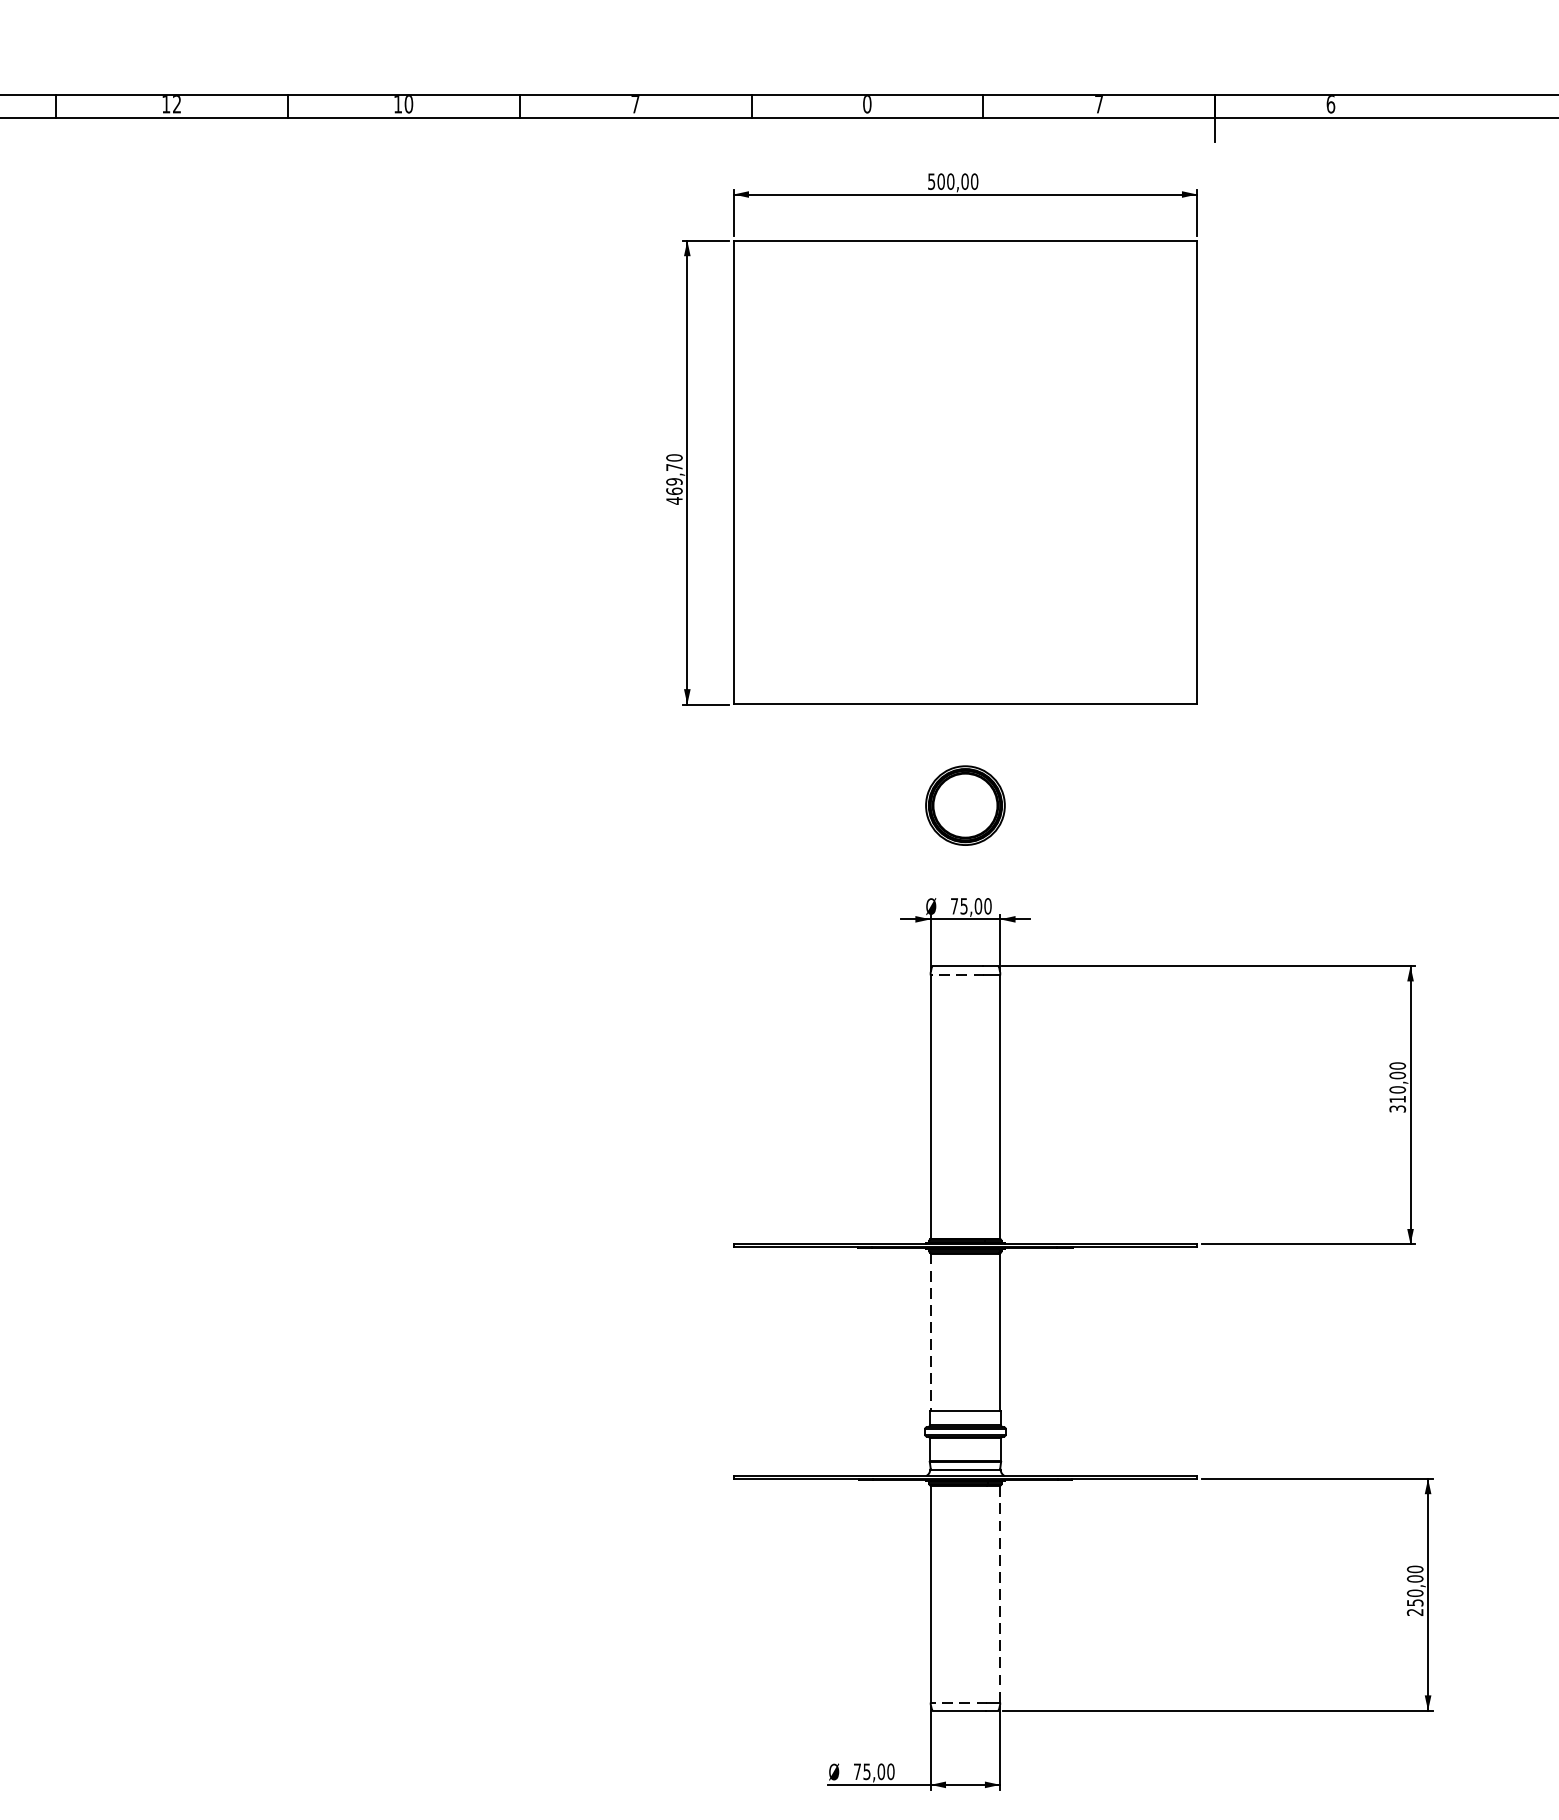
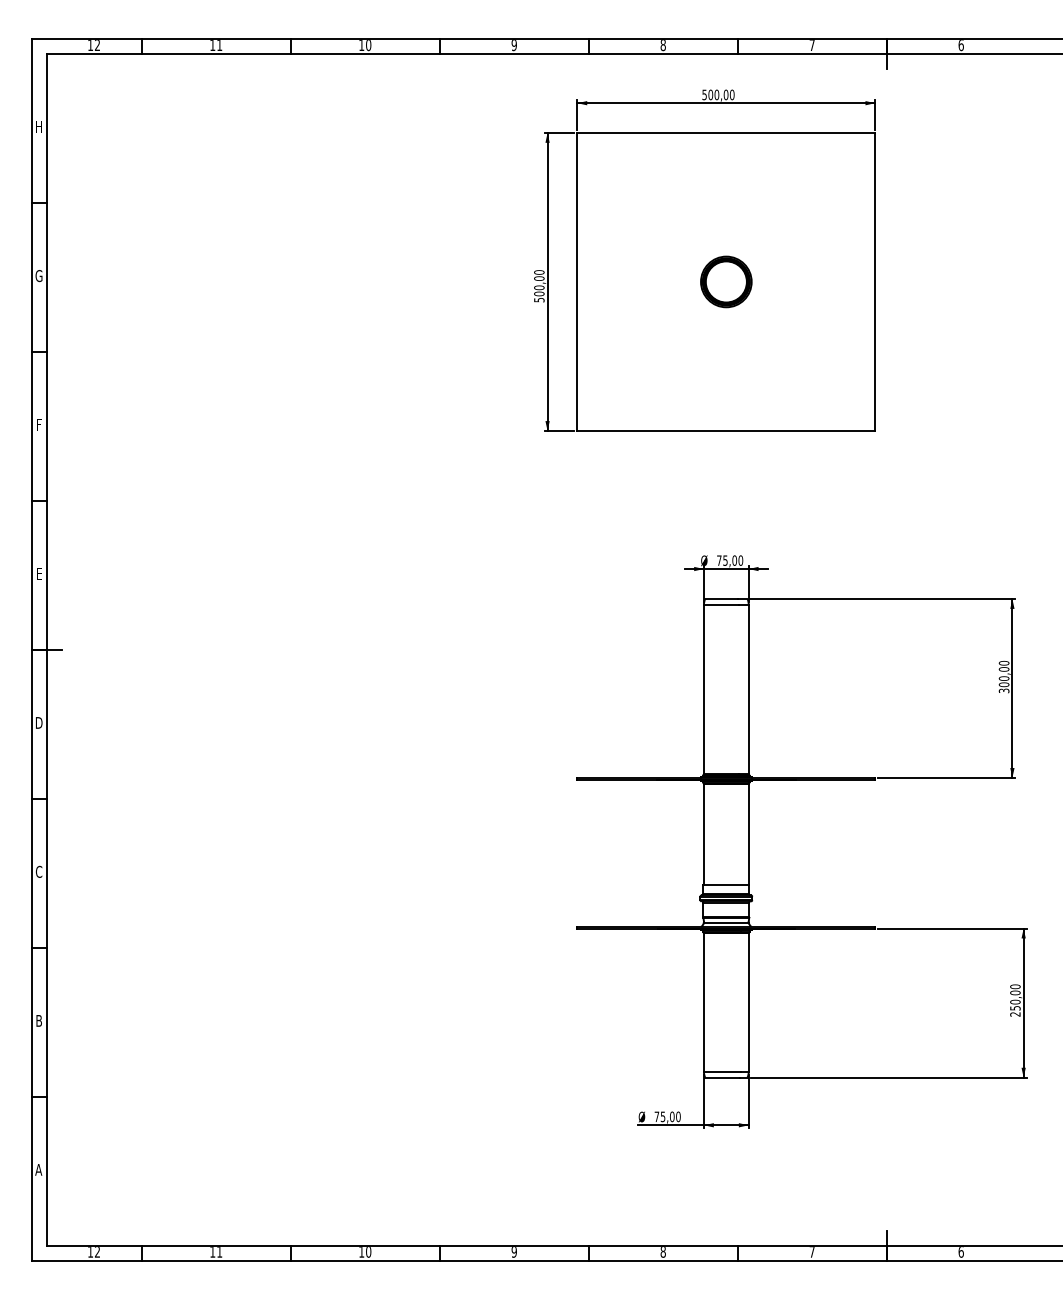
text: (176, 104) -> (219, 45), 12 -> 11
text: (634, 104) -> (513, 45), 7 -> 9
text: (866, 104) -> (662, 45), 0 -> 8
text: (674, 484) -> (539, 289), 469,70 -> 500,00
part: (965, 804) -> (726, 281), moved
line: (956, 976) -> (720, 605), dashed -> solid
text: (1396, 1099) -> (1003, 684), 310,00 -> 300,00
line: (931, 1332) -> (704, 834), dashed -> solid
line: (999, 1593) -> (748, 1002), dashed -> solid
line: (957, 1702) -> (721, 1072), dashed -> solid

